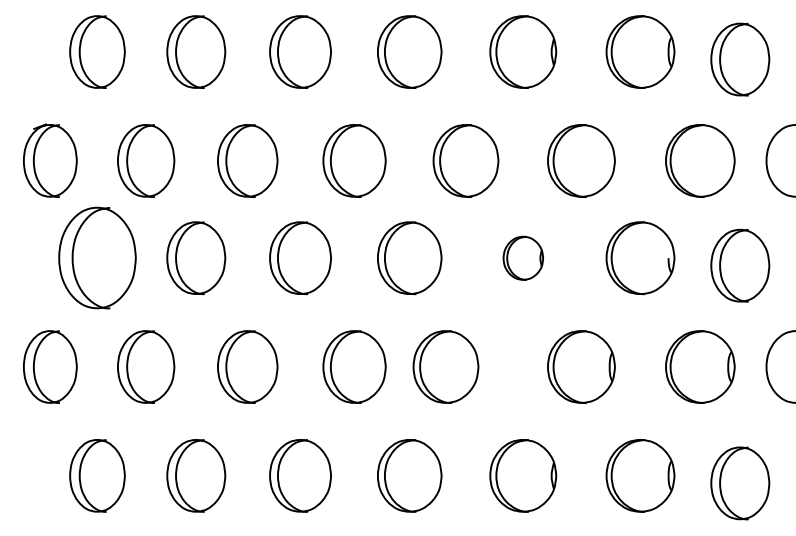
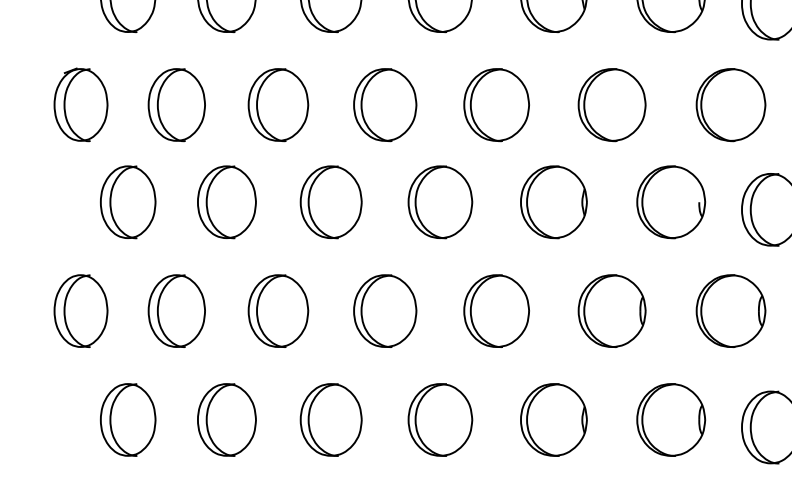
part: (97, 258) -> (128, 202), size x0.71
part: (523, 258) -> (554, 202), size x1.67
part: (445, 366) -> (496, 310), moved

